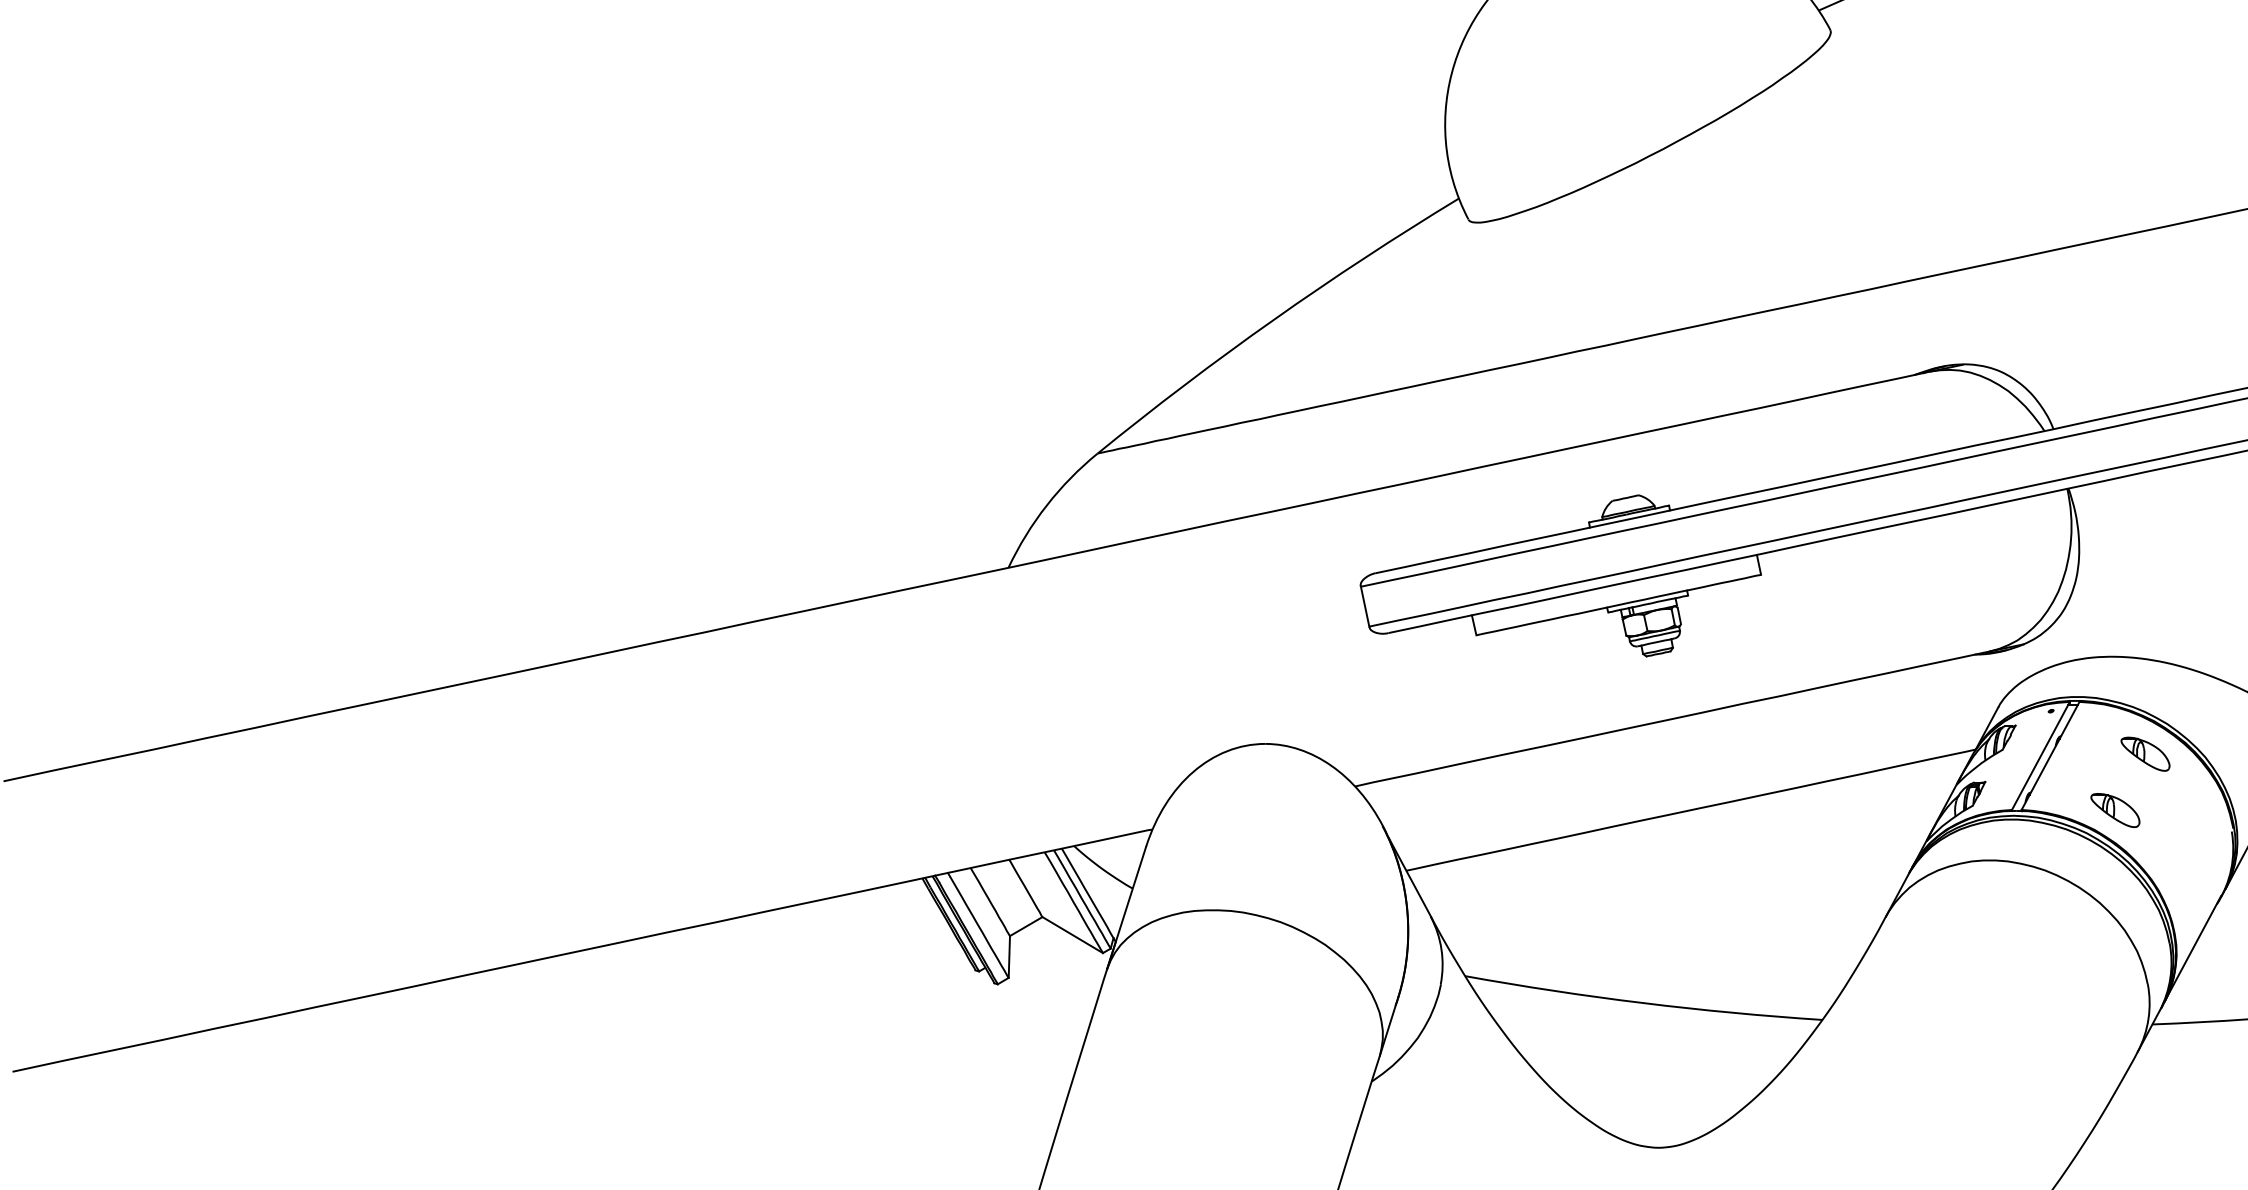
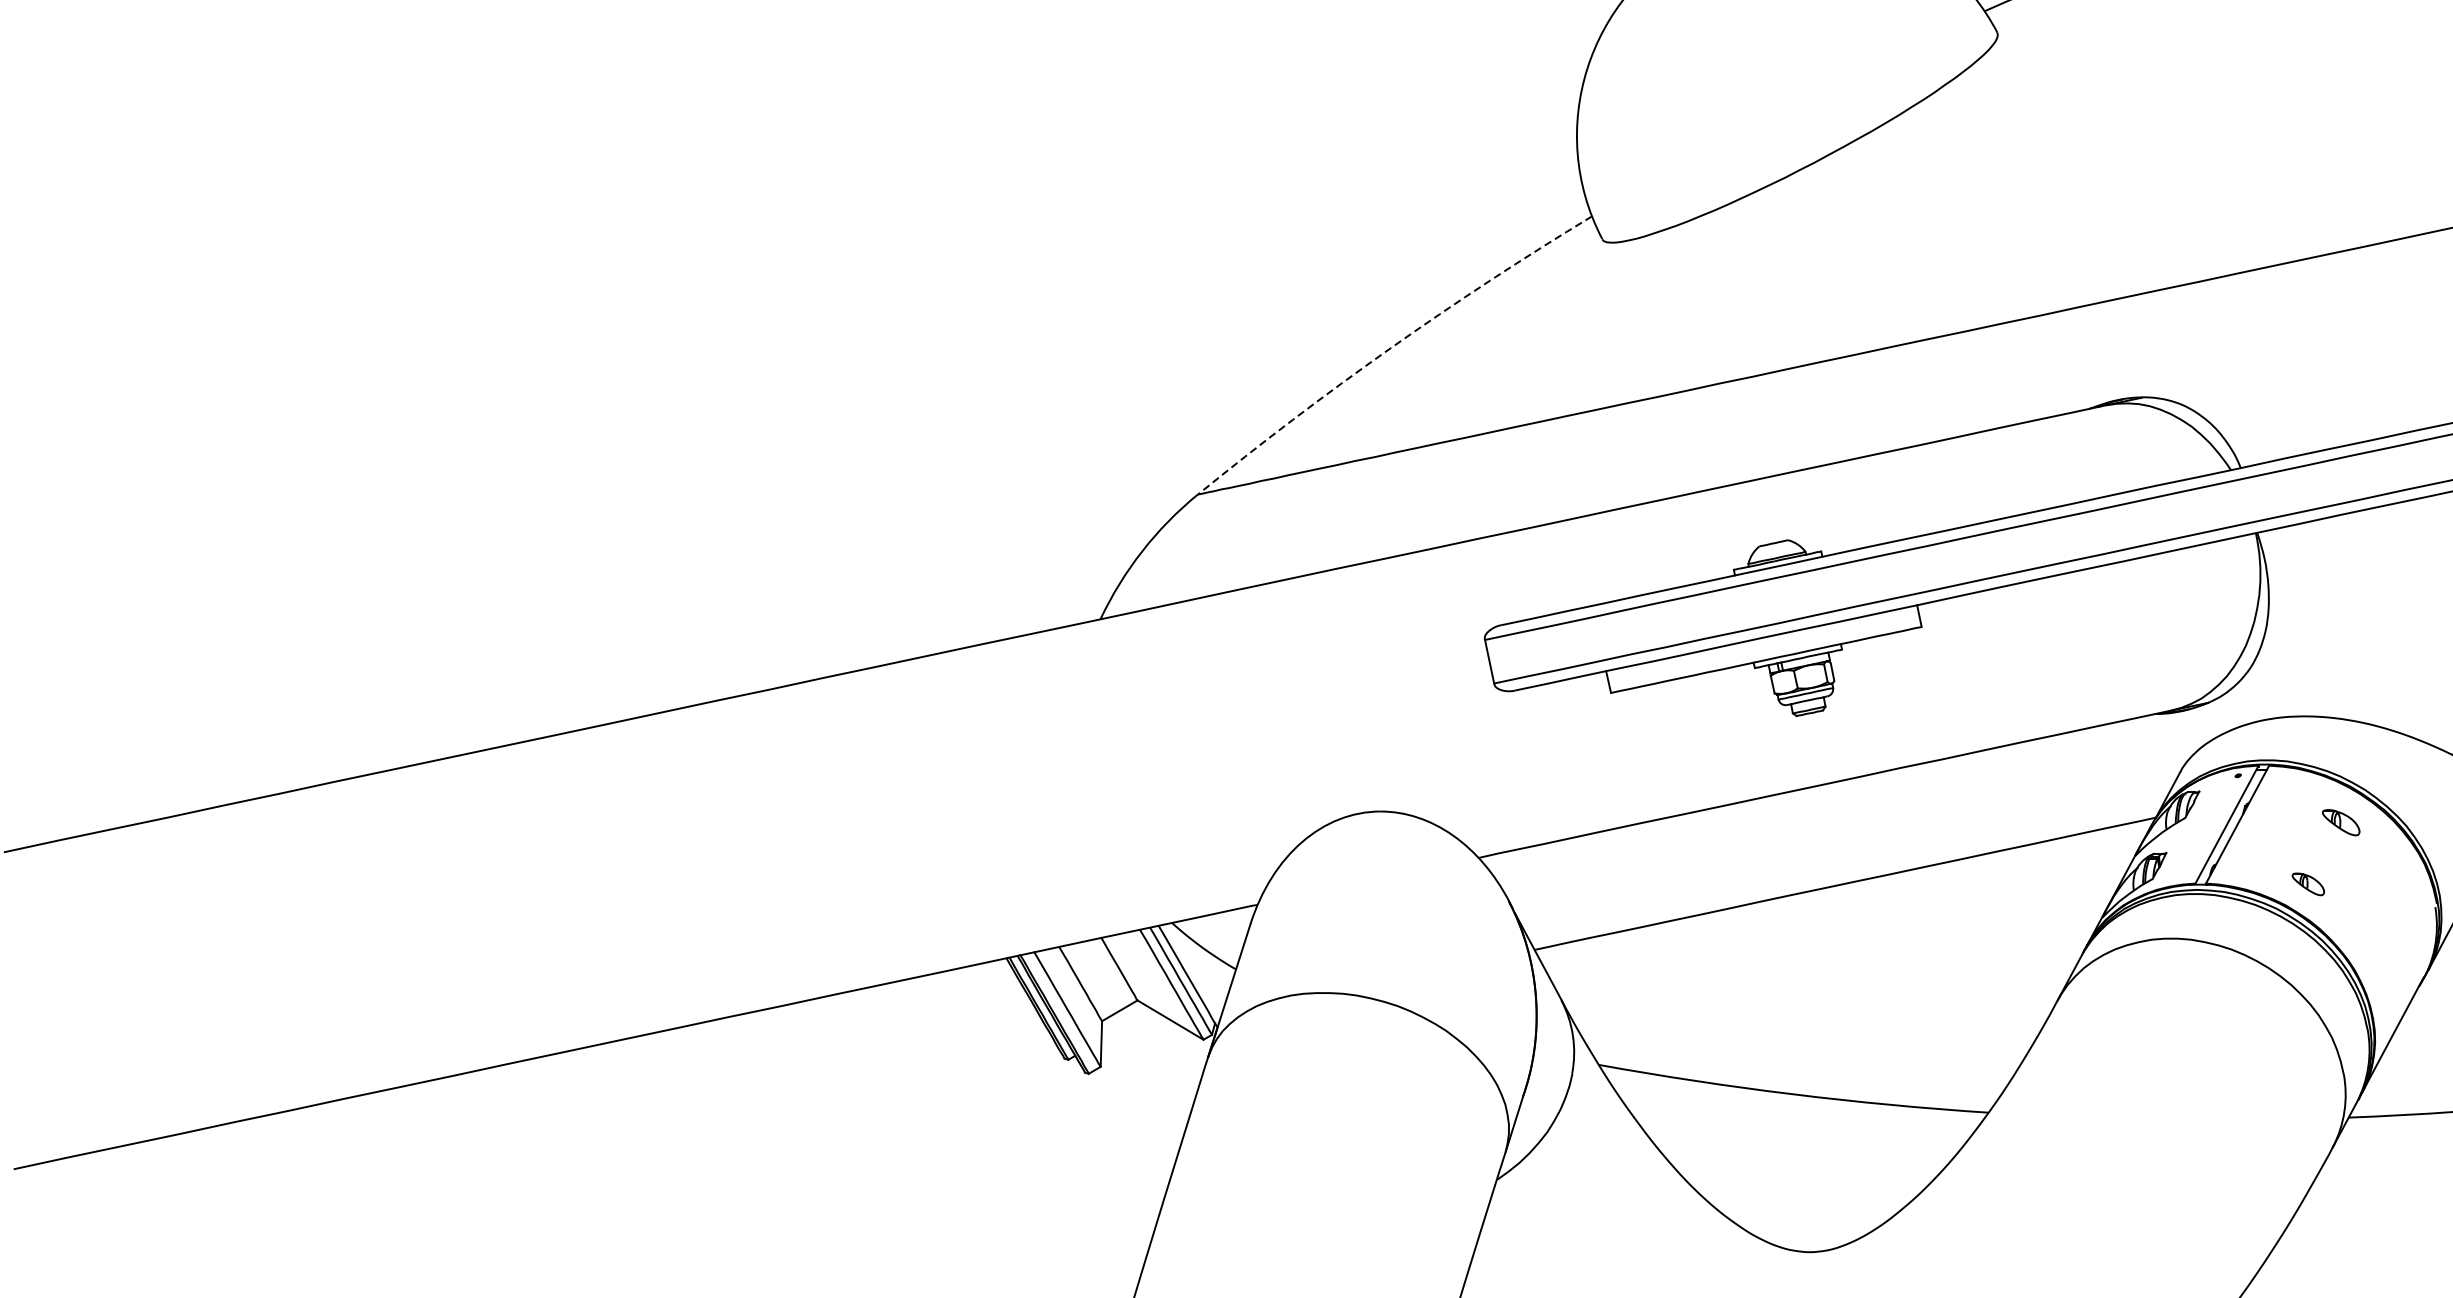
arc: (1274, 319) -> (1390, 348), solid -> dashed
part: (2145, 753) -> (2341, 821), size x0.7
part: (2115, 810) -> (2308, 884), size x0.6

